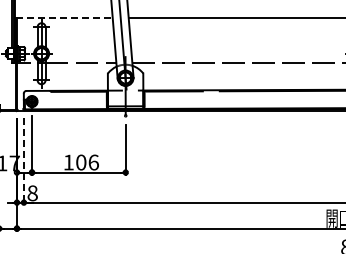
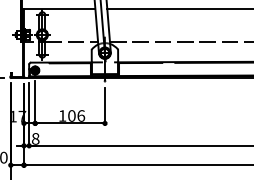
line: (64, 18) -> (59, 8), dashed -> solid
line: (23, 162) -> (28, 115), dashed -> solid

